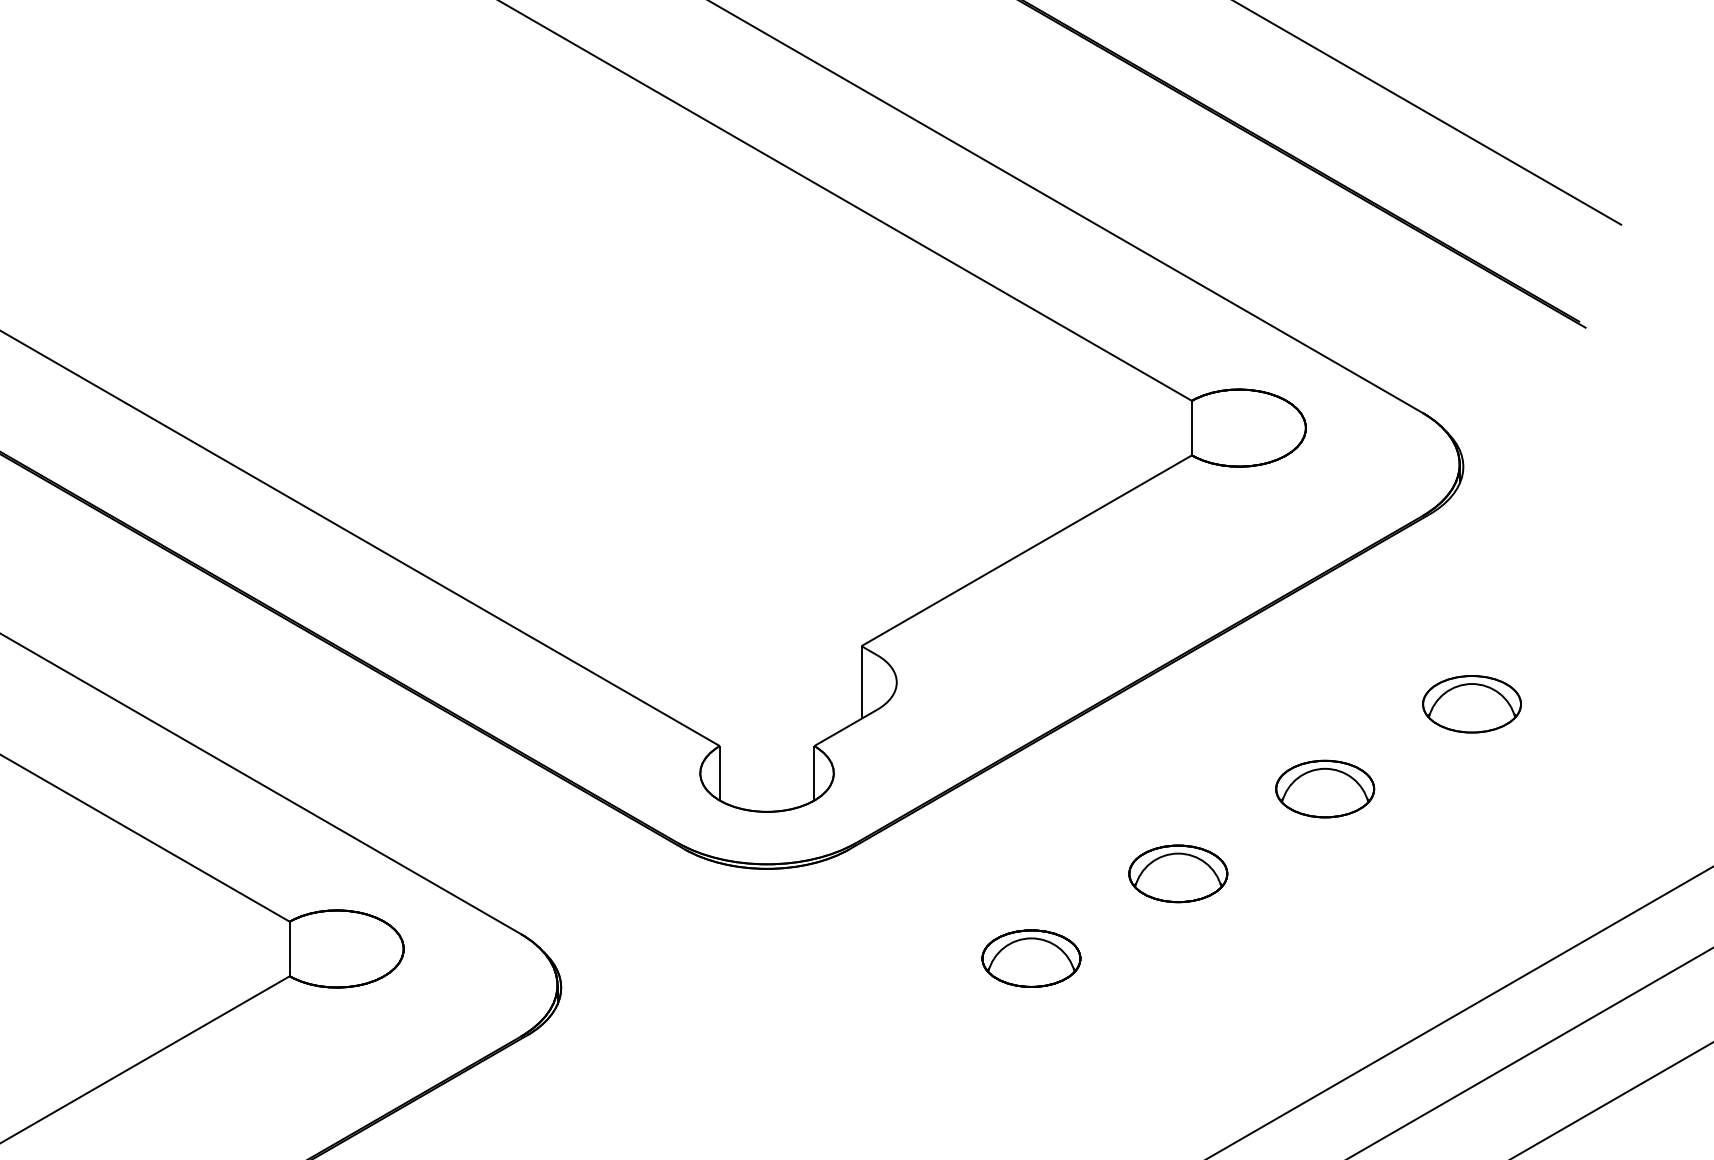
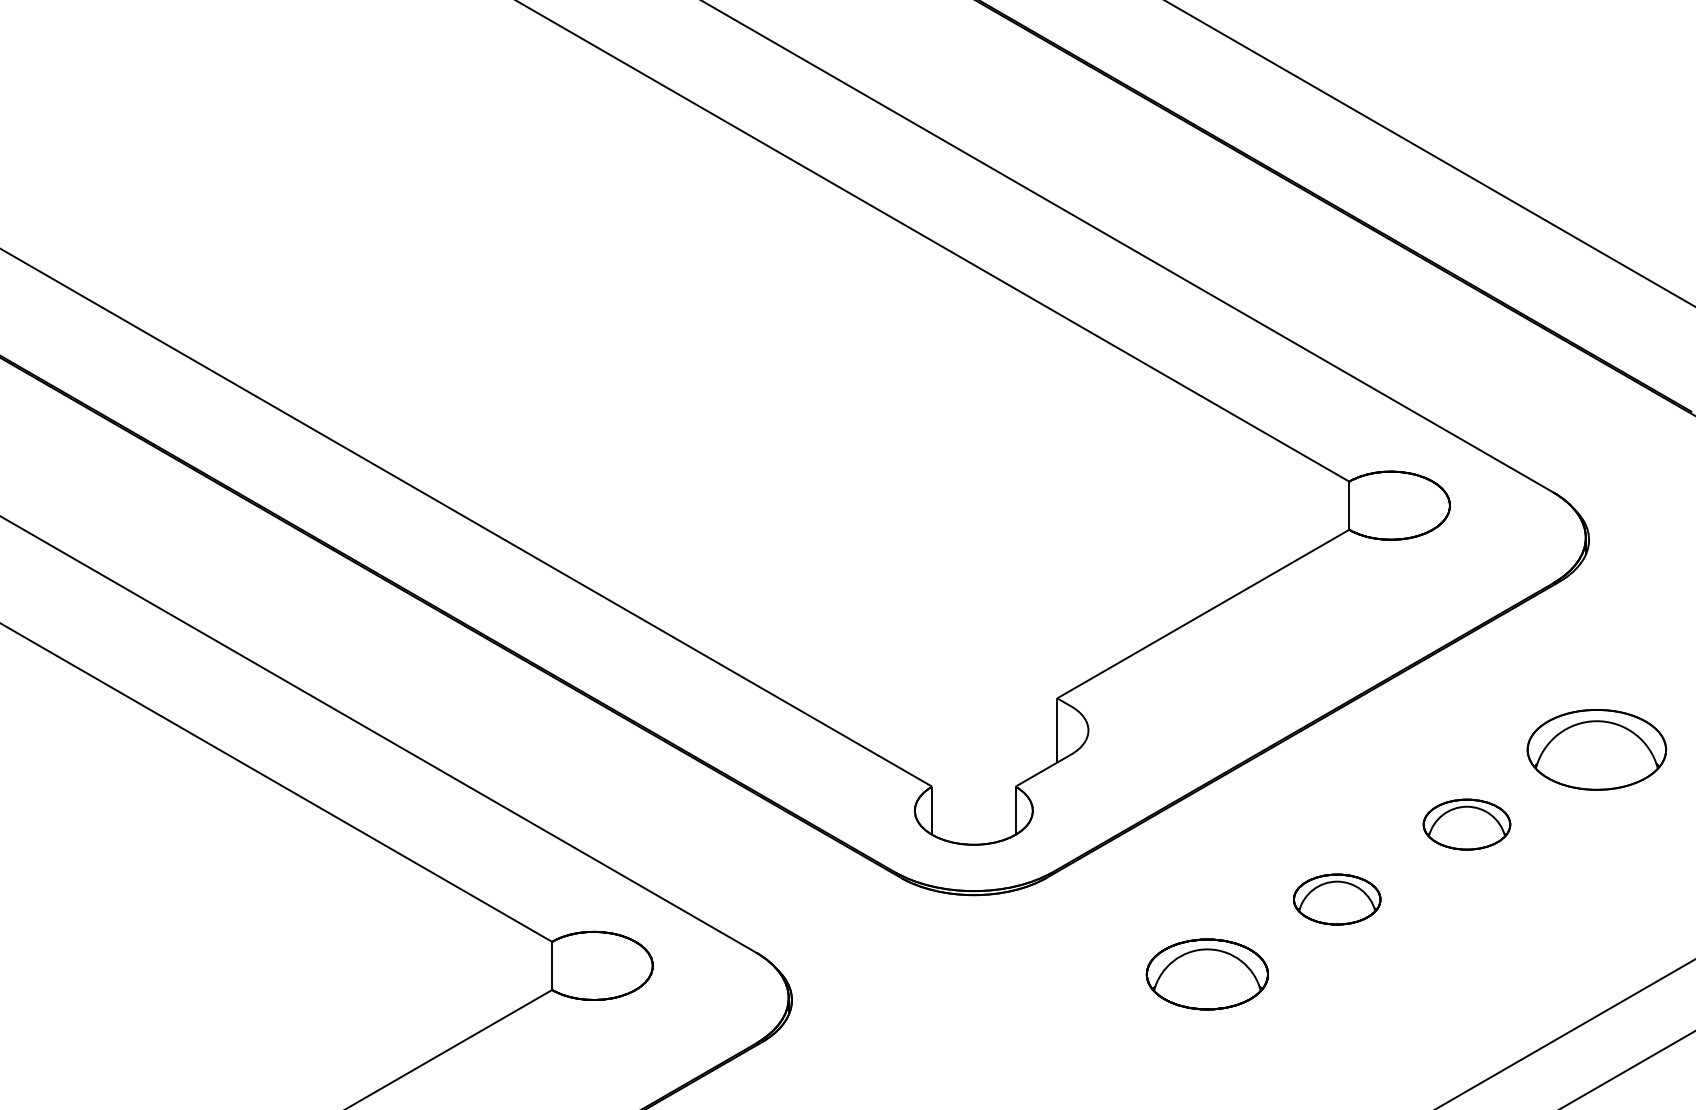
part: (1471, 704) -> (1596, 749), size x1.6
part: (1031, 958) -> (1207, 974), size x1.4

